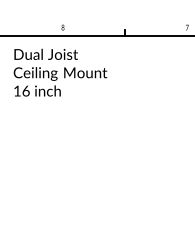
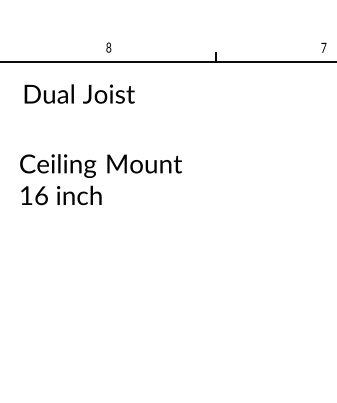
text: (60, 81) -> (101, 179), moved

